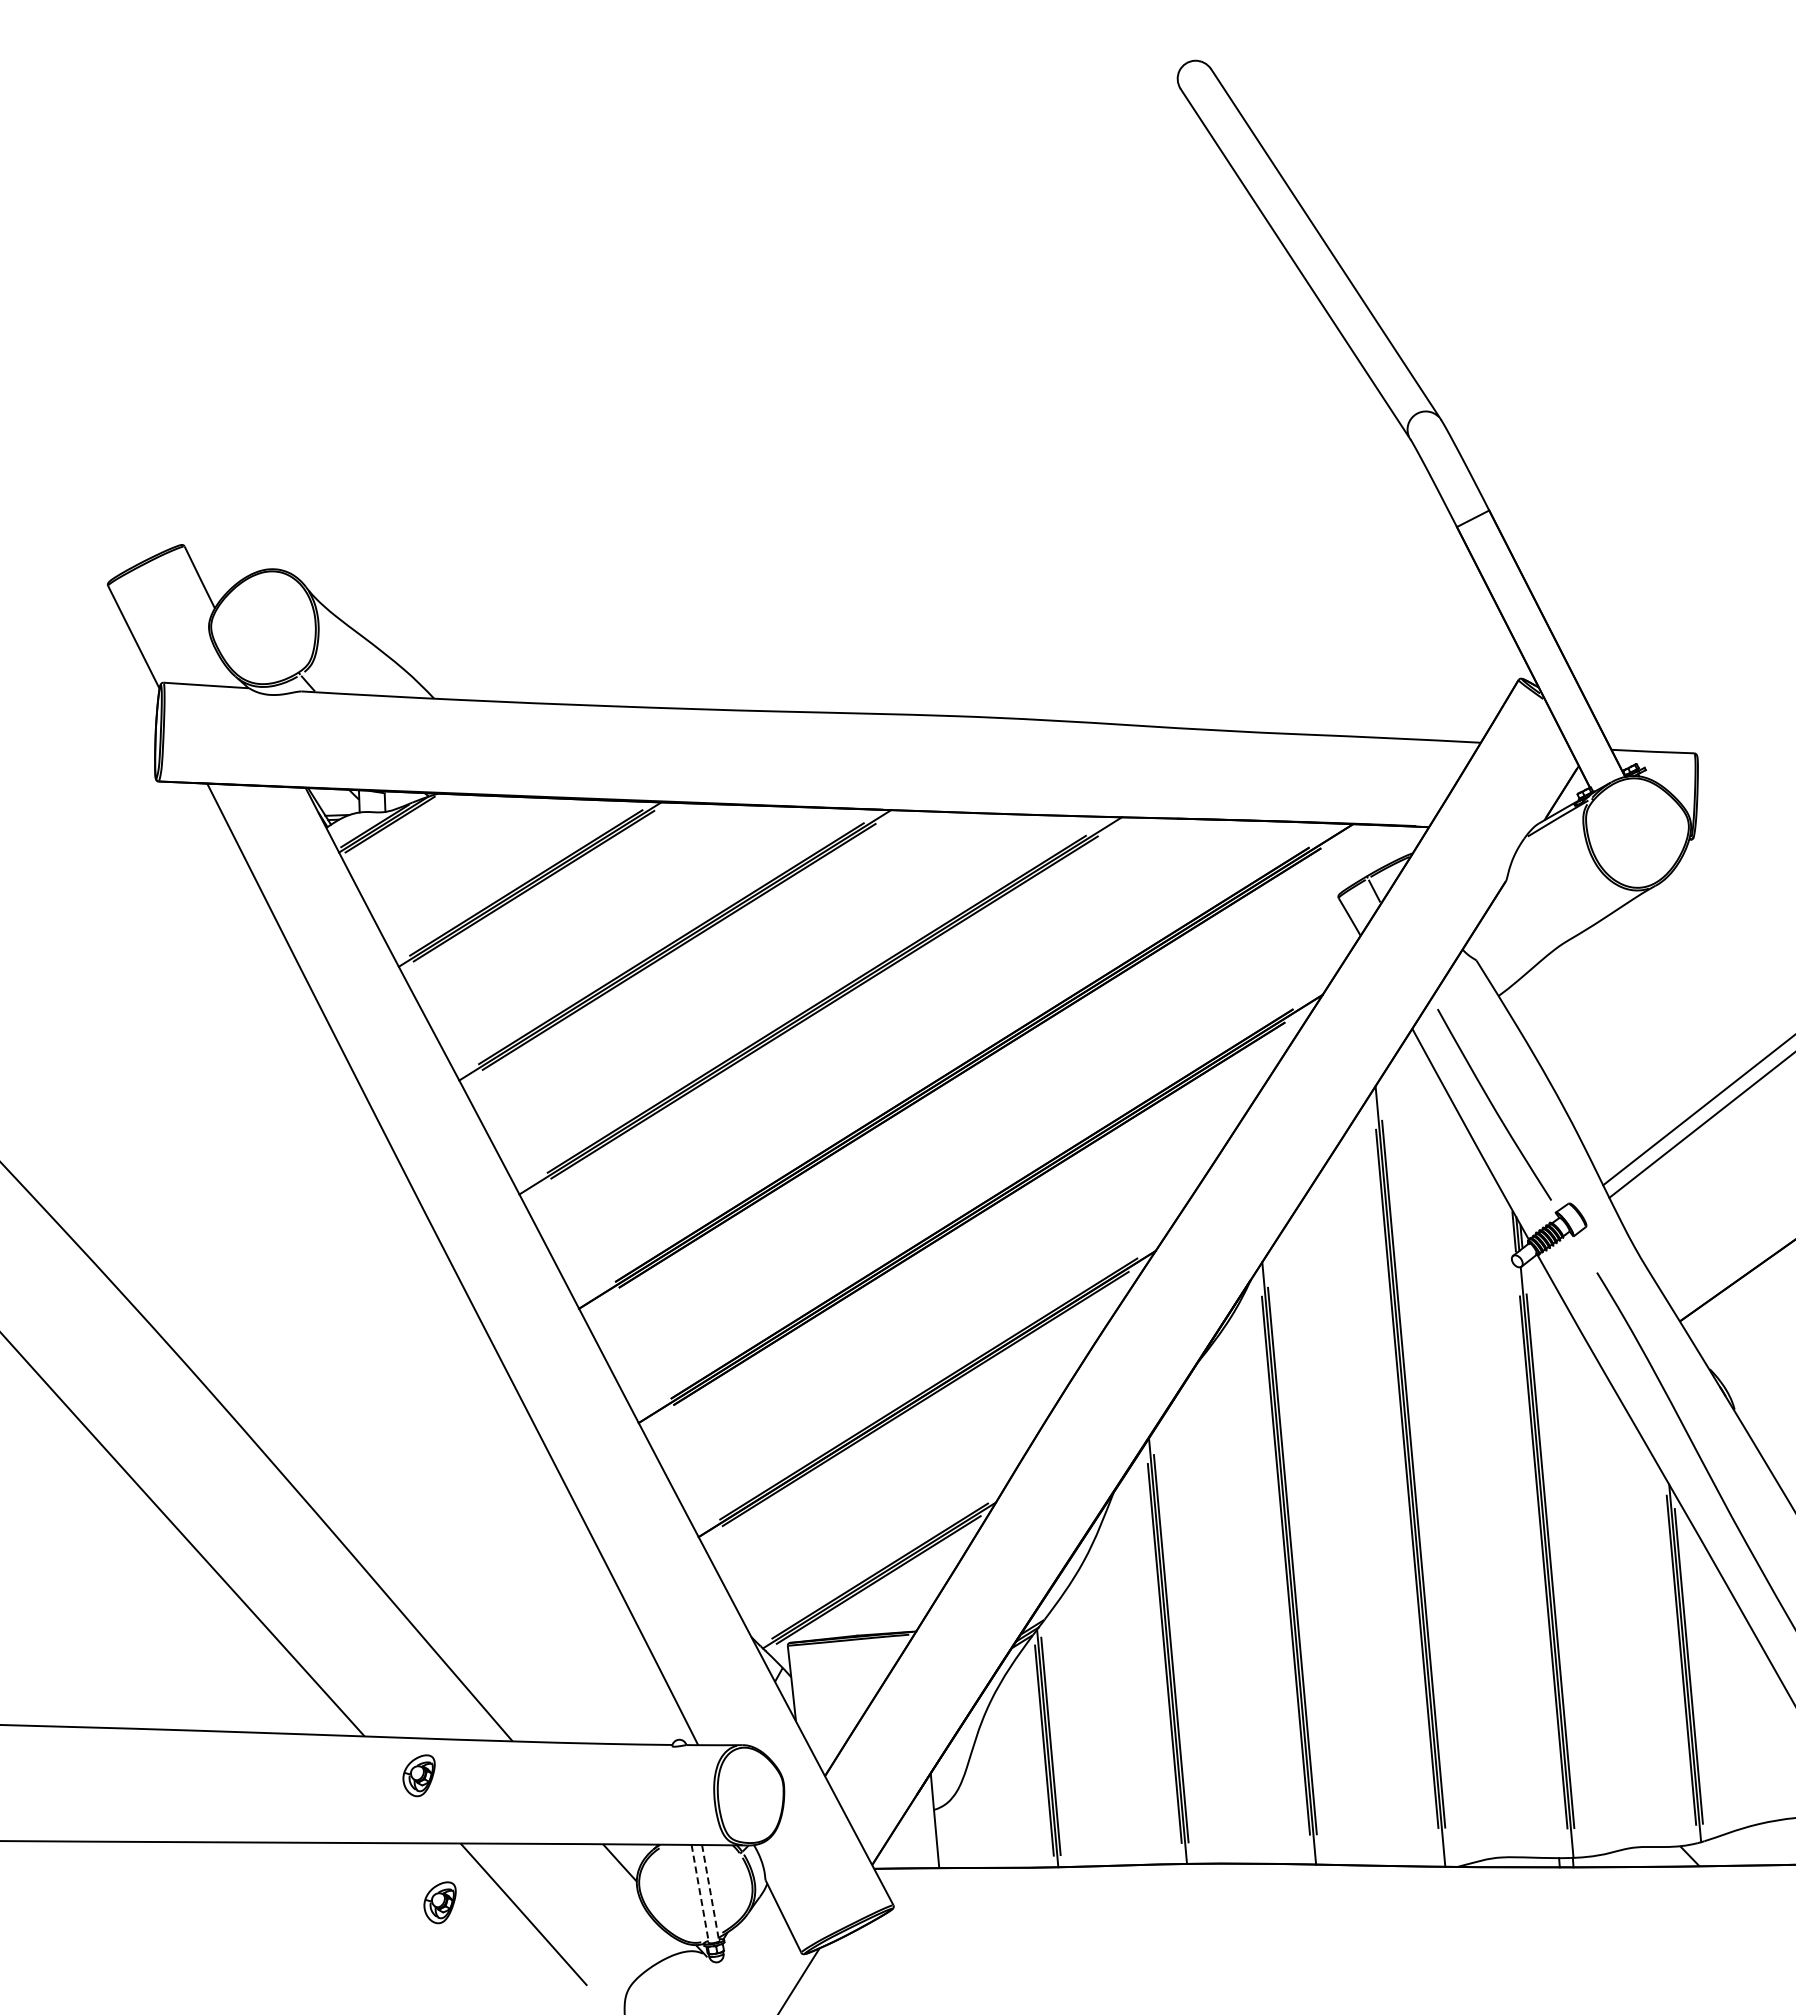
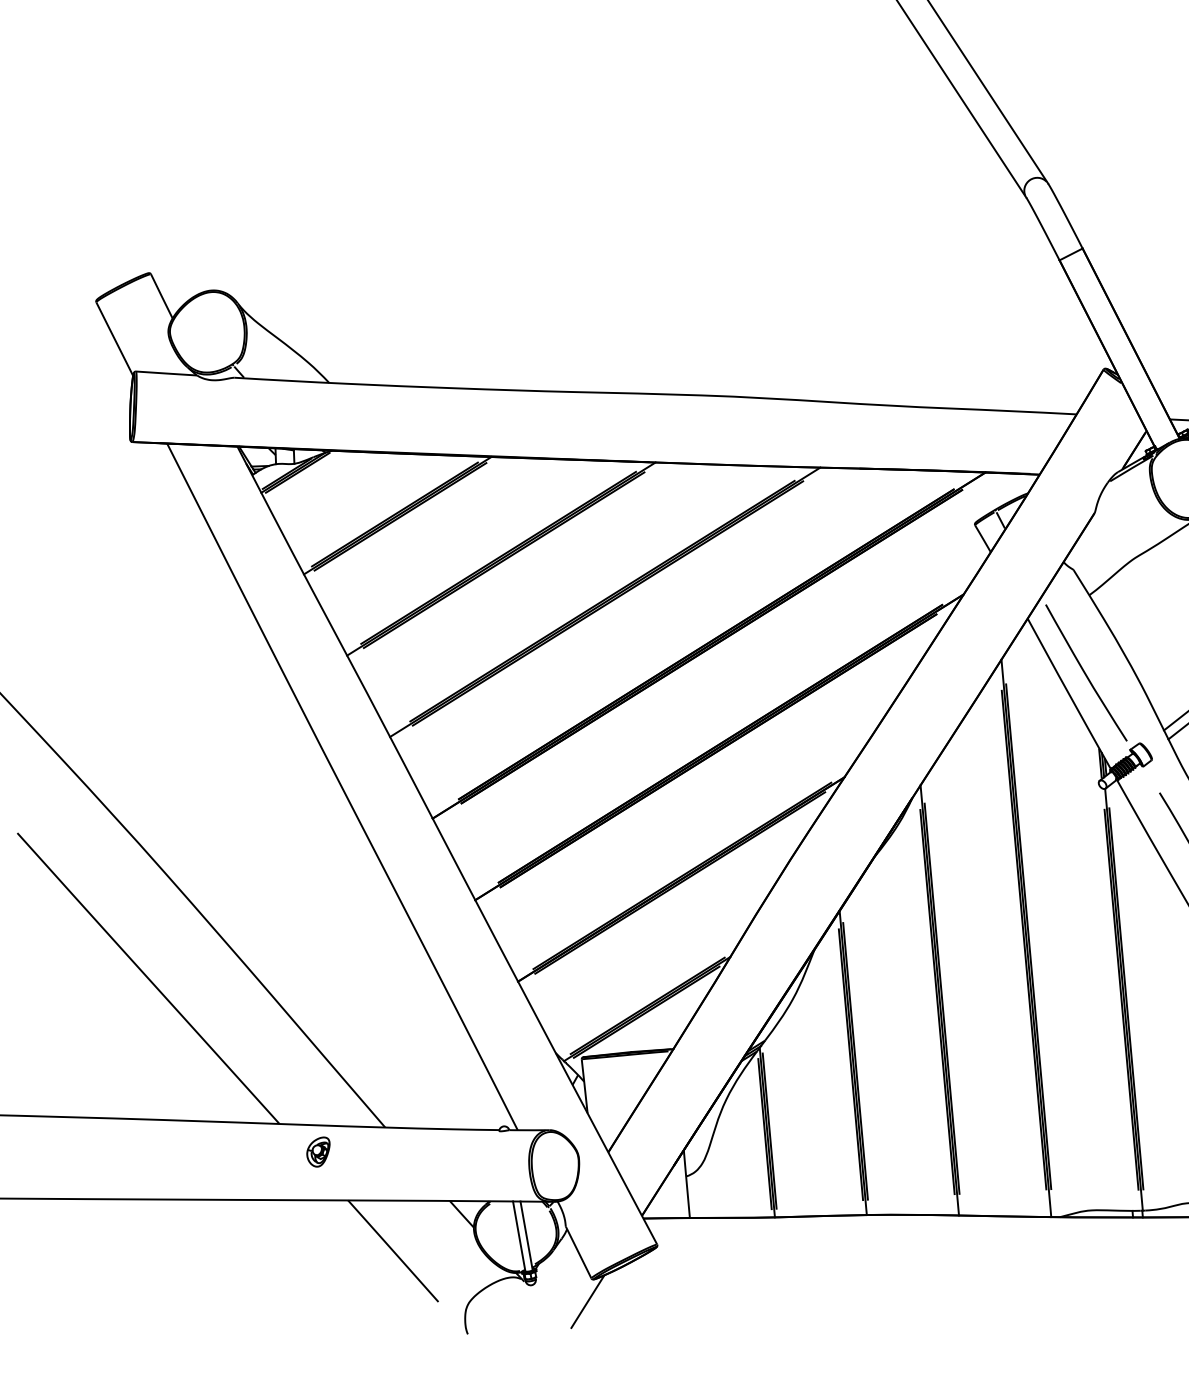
line: (710, 1893) -> (526, 1236), dashed -> solid
line: (700, 1894) -> (519, 1236), dashed -> solid
part: (439, 1902) -> (333, 1242), removed

